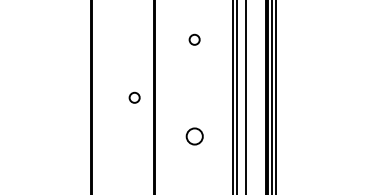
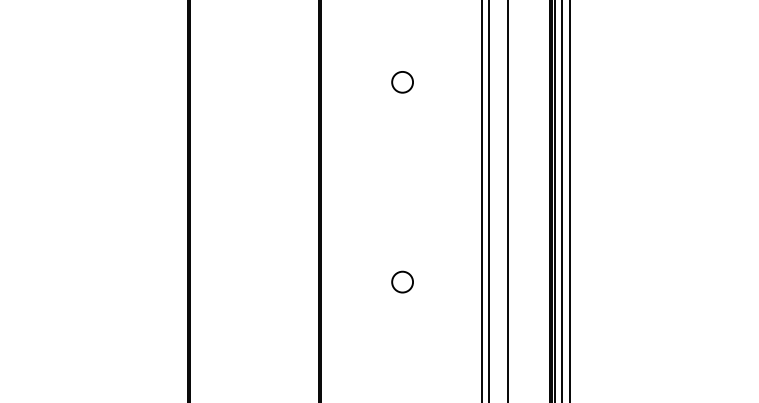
part: (134, 97) -> (278, 201), removed
part: (194, 136) -> (402, 282), size x0.62

